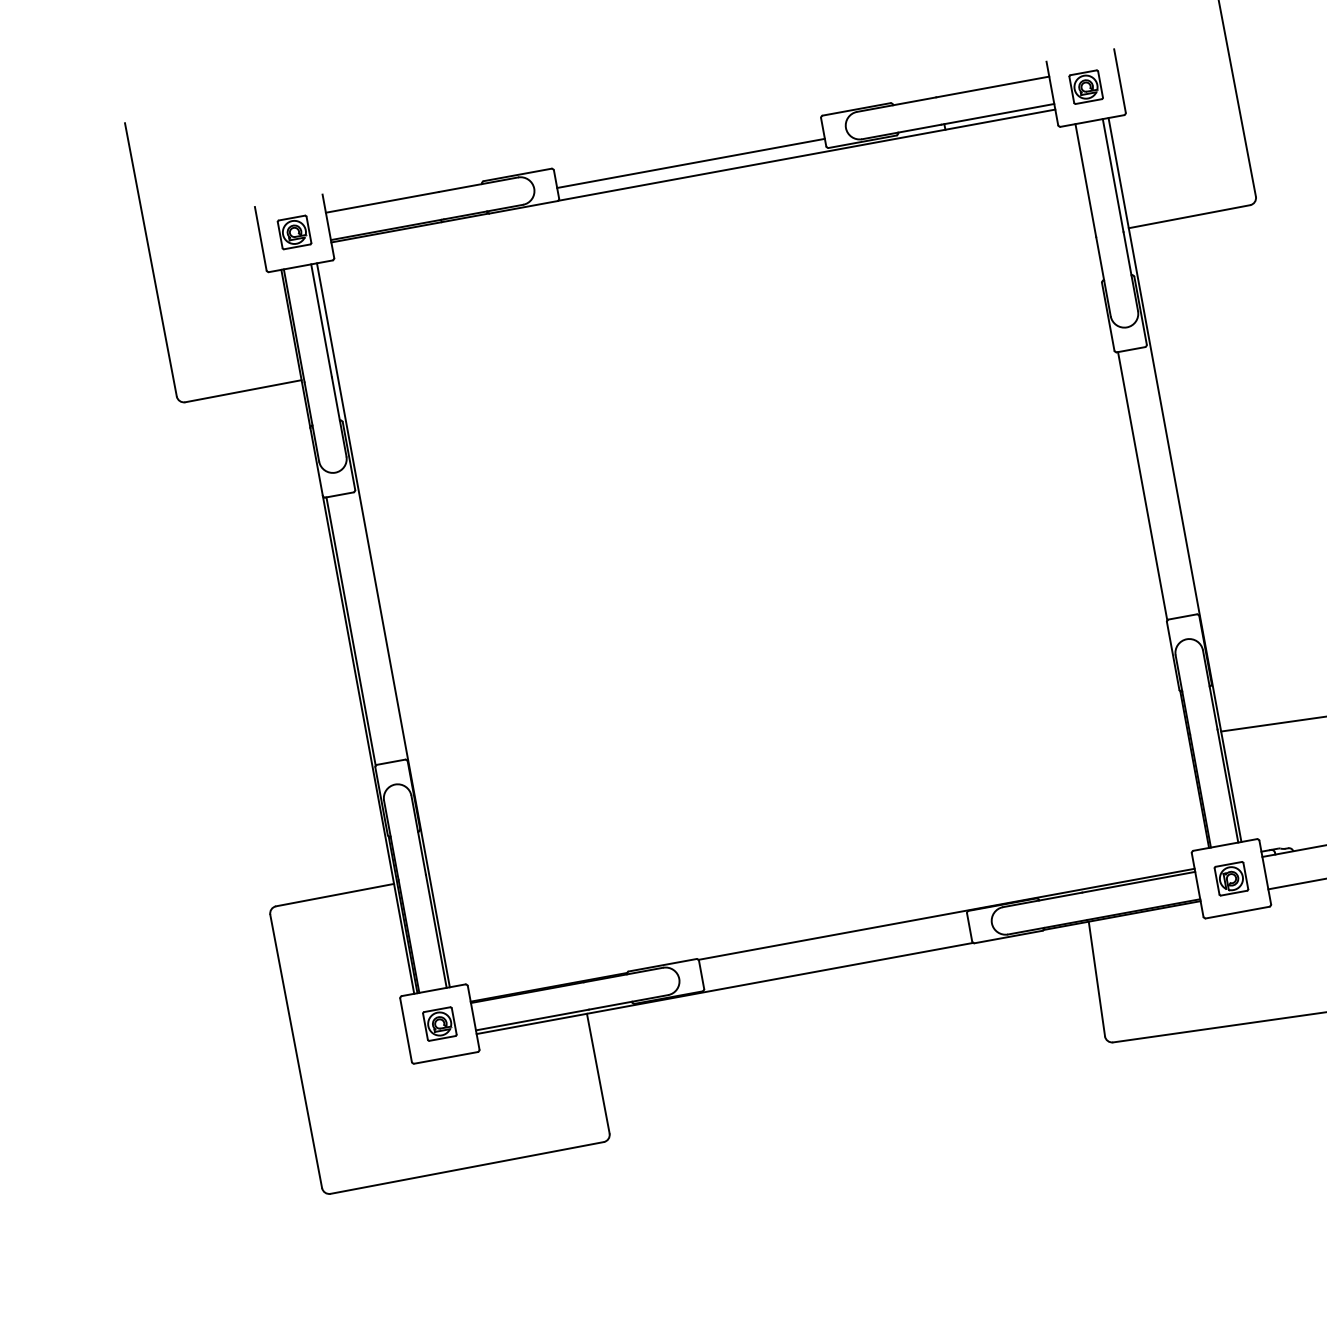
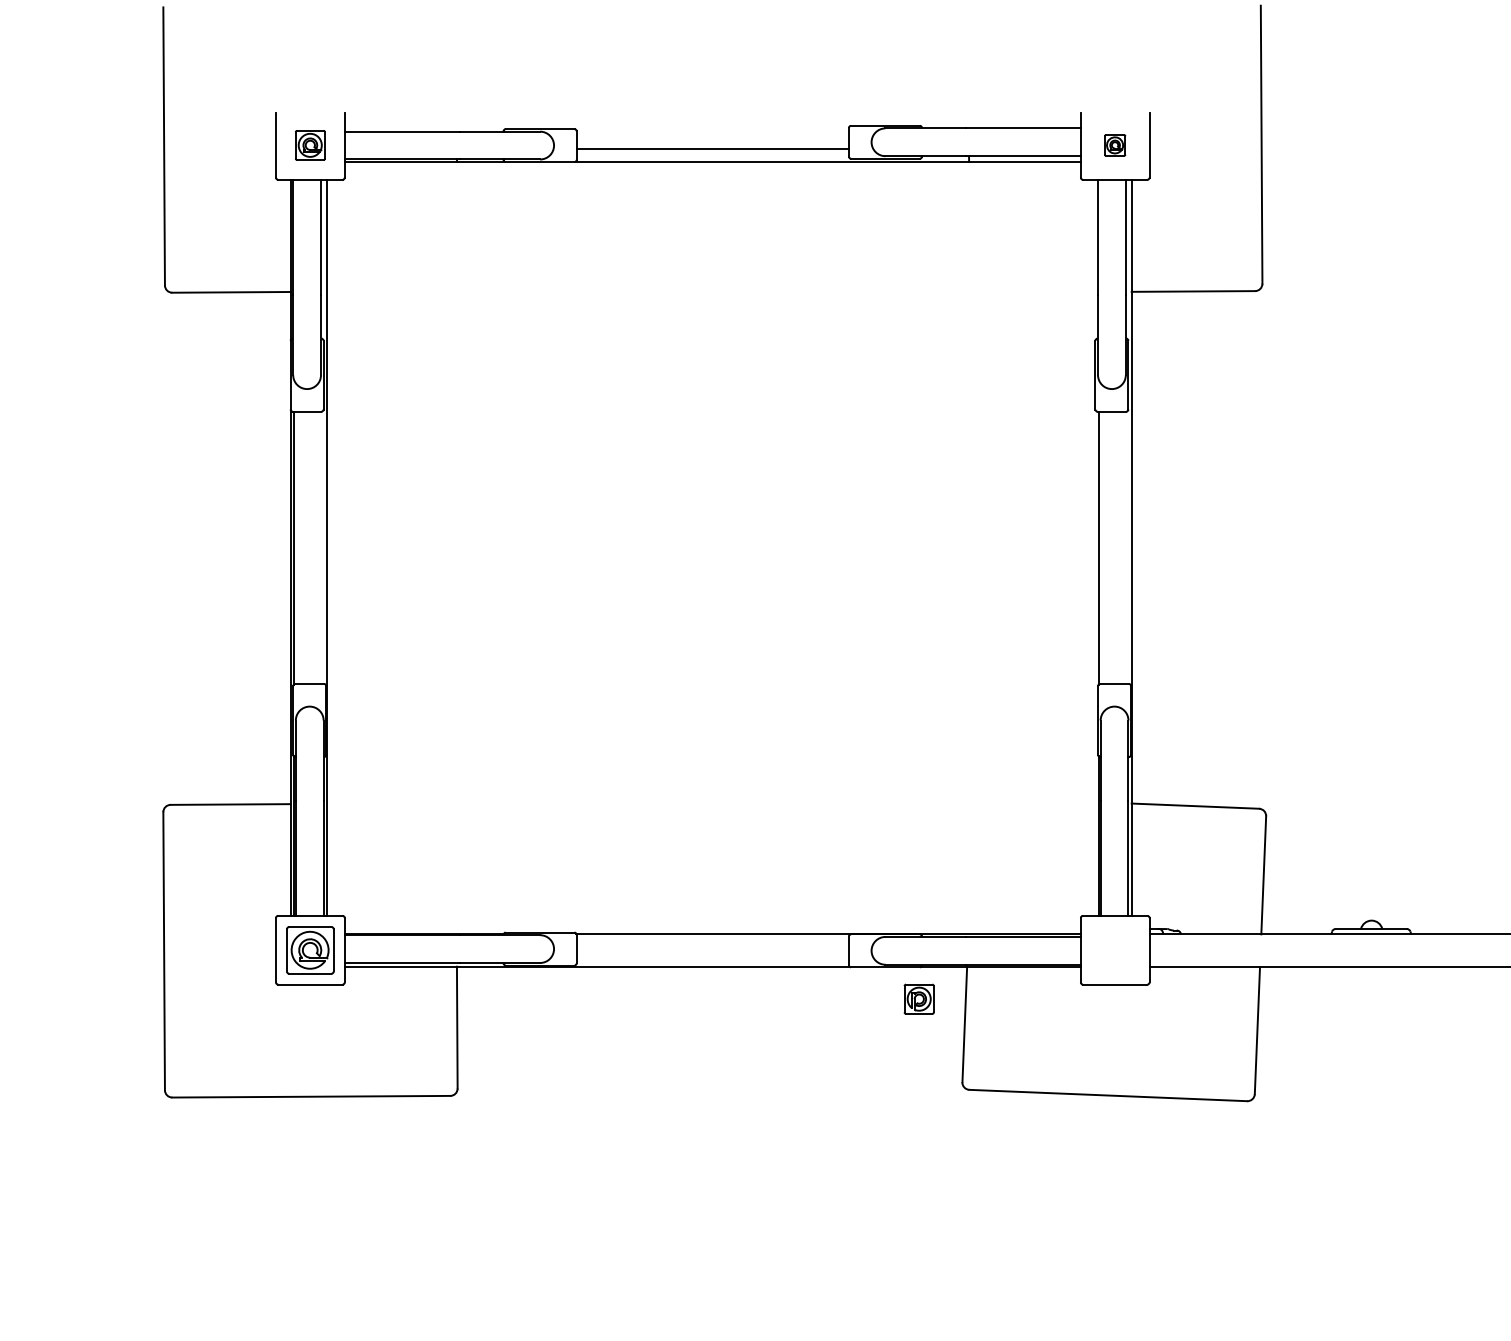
part: (1085, 87) -> (1114, 145), size x0.7
part: (1230, 878) -> (918, 998), moved
part: (439, 1023) -> (310, 949), size x1.6

